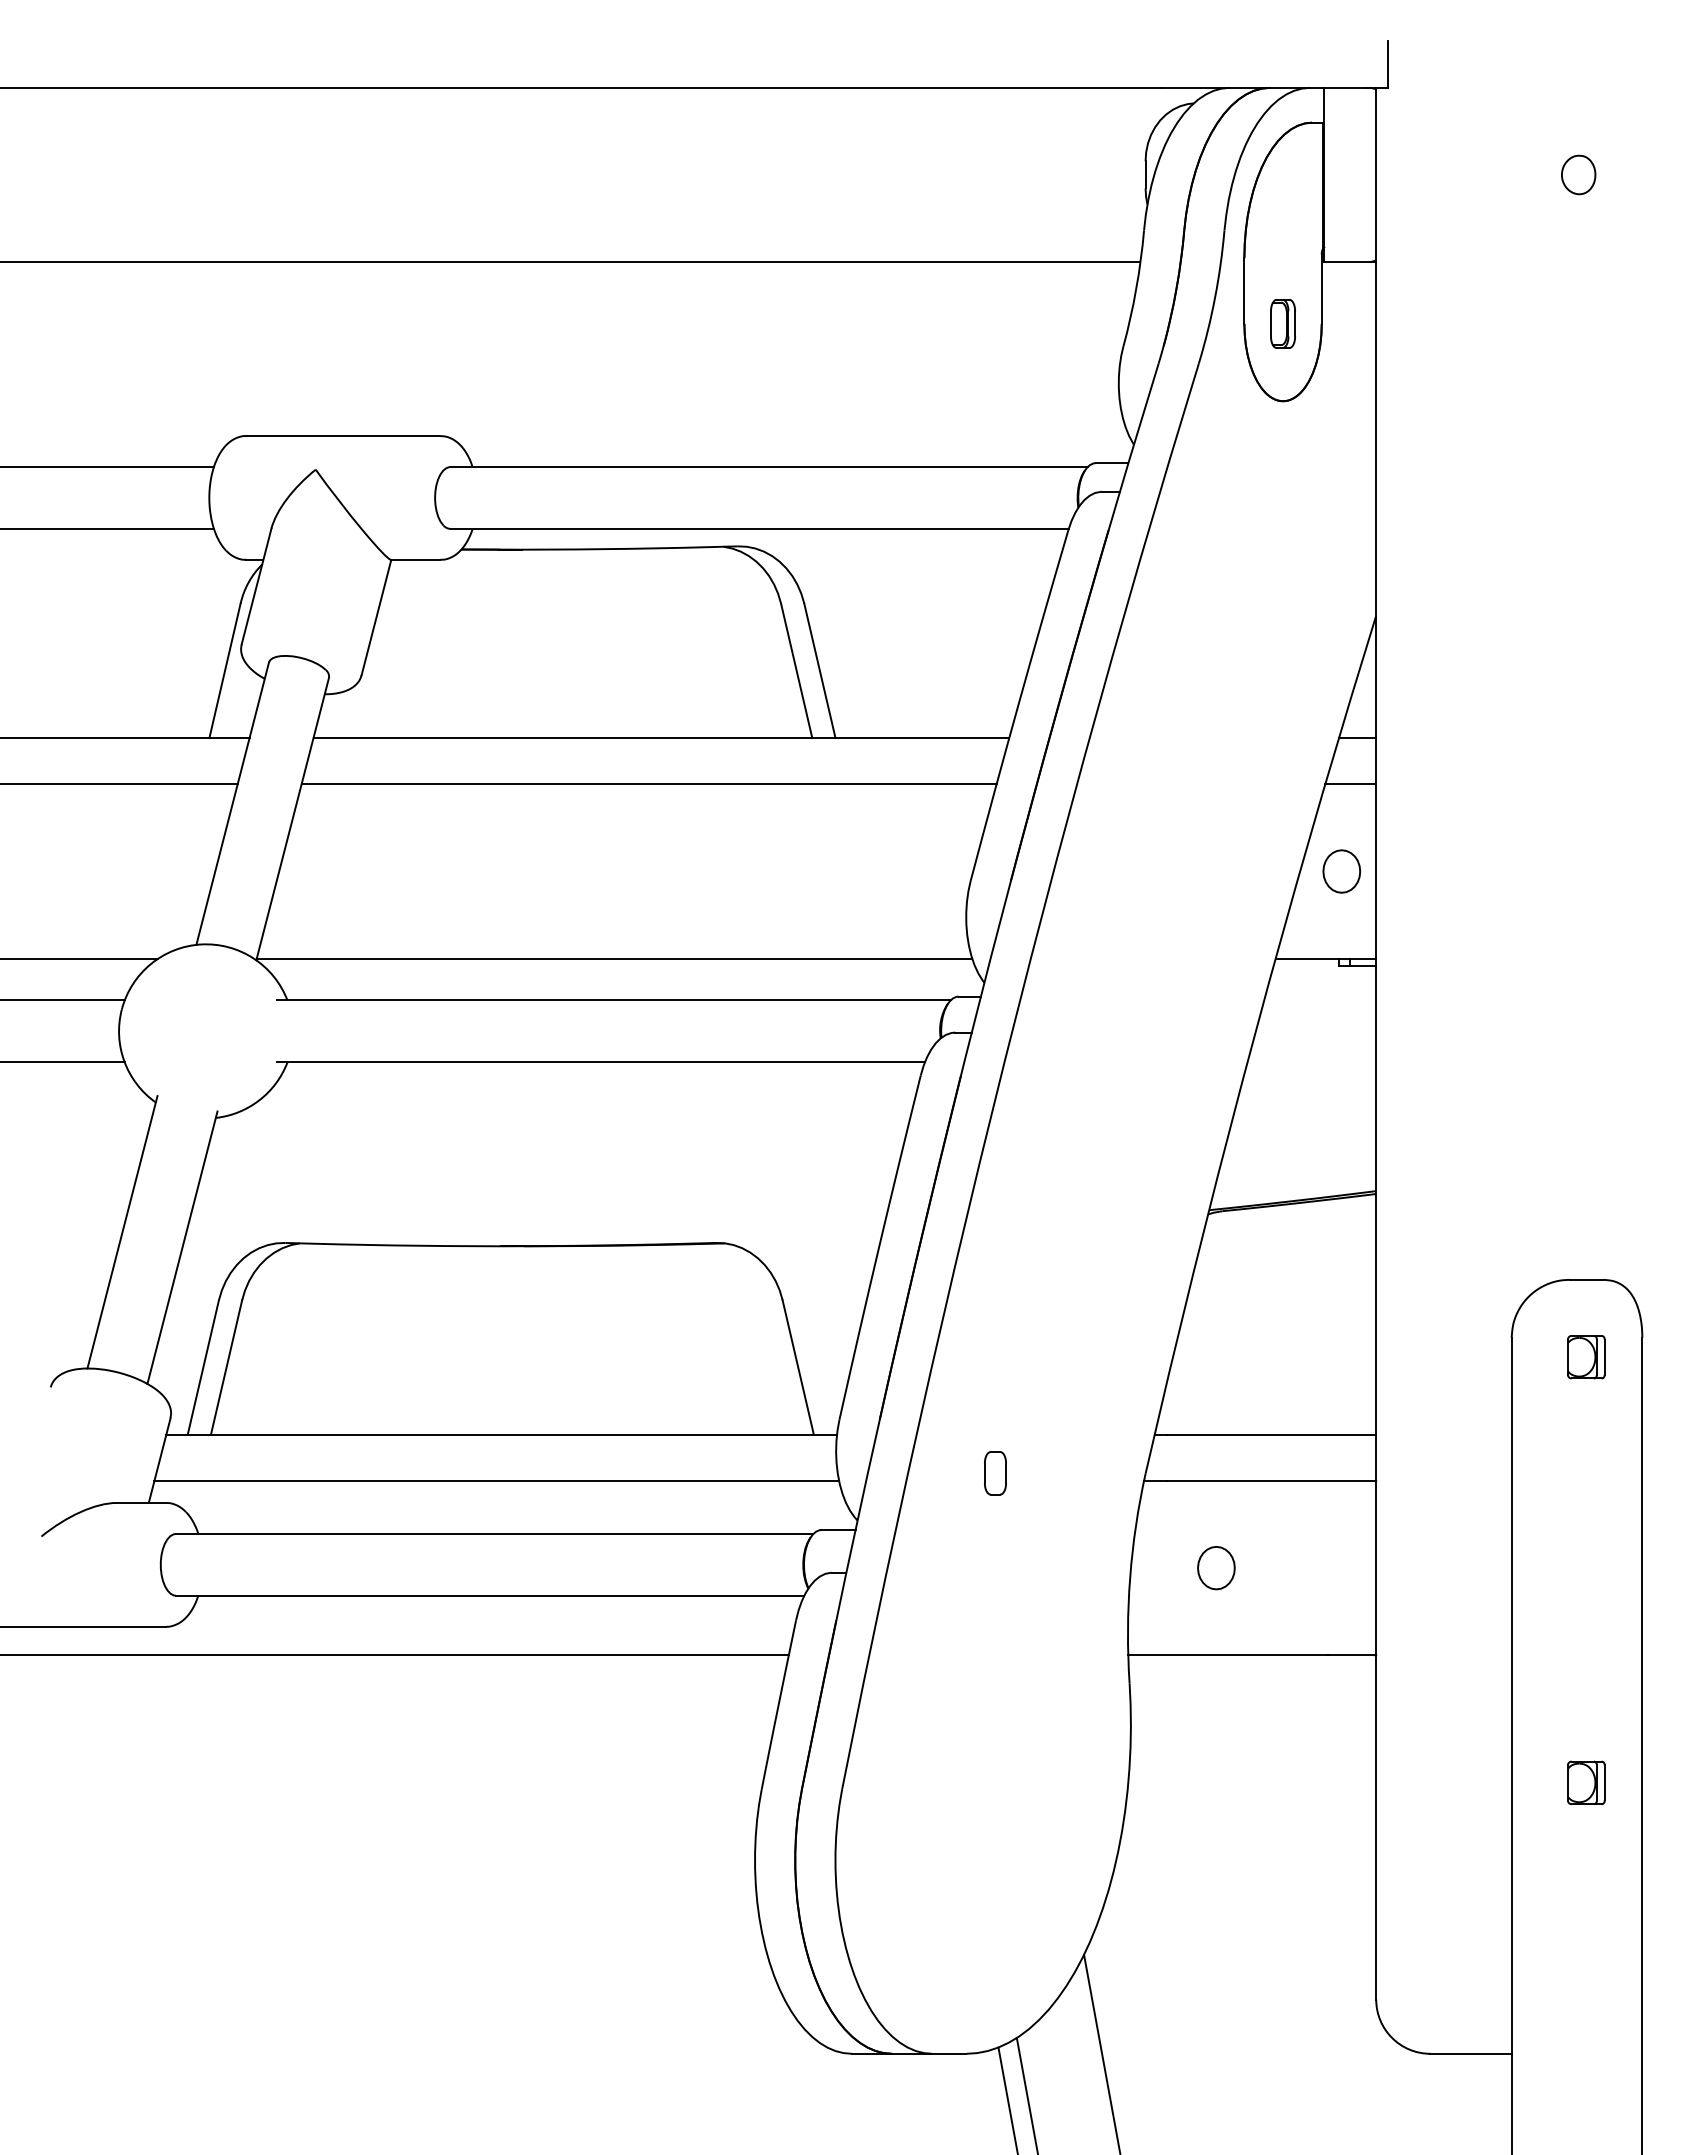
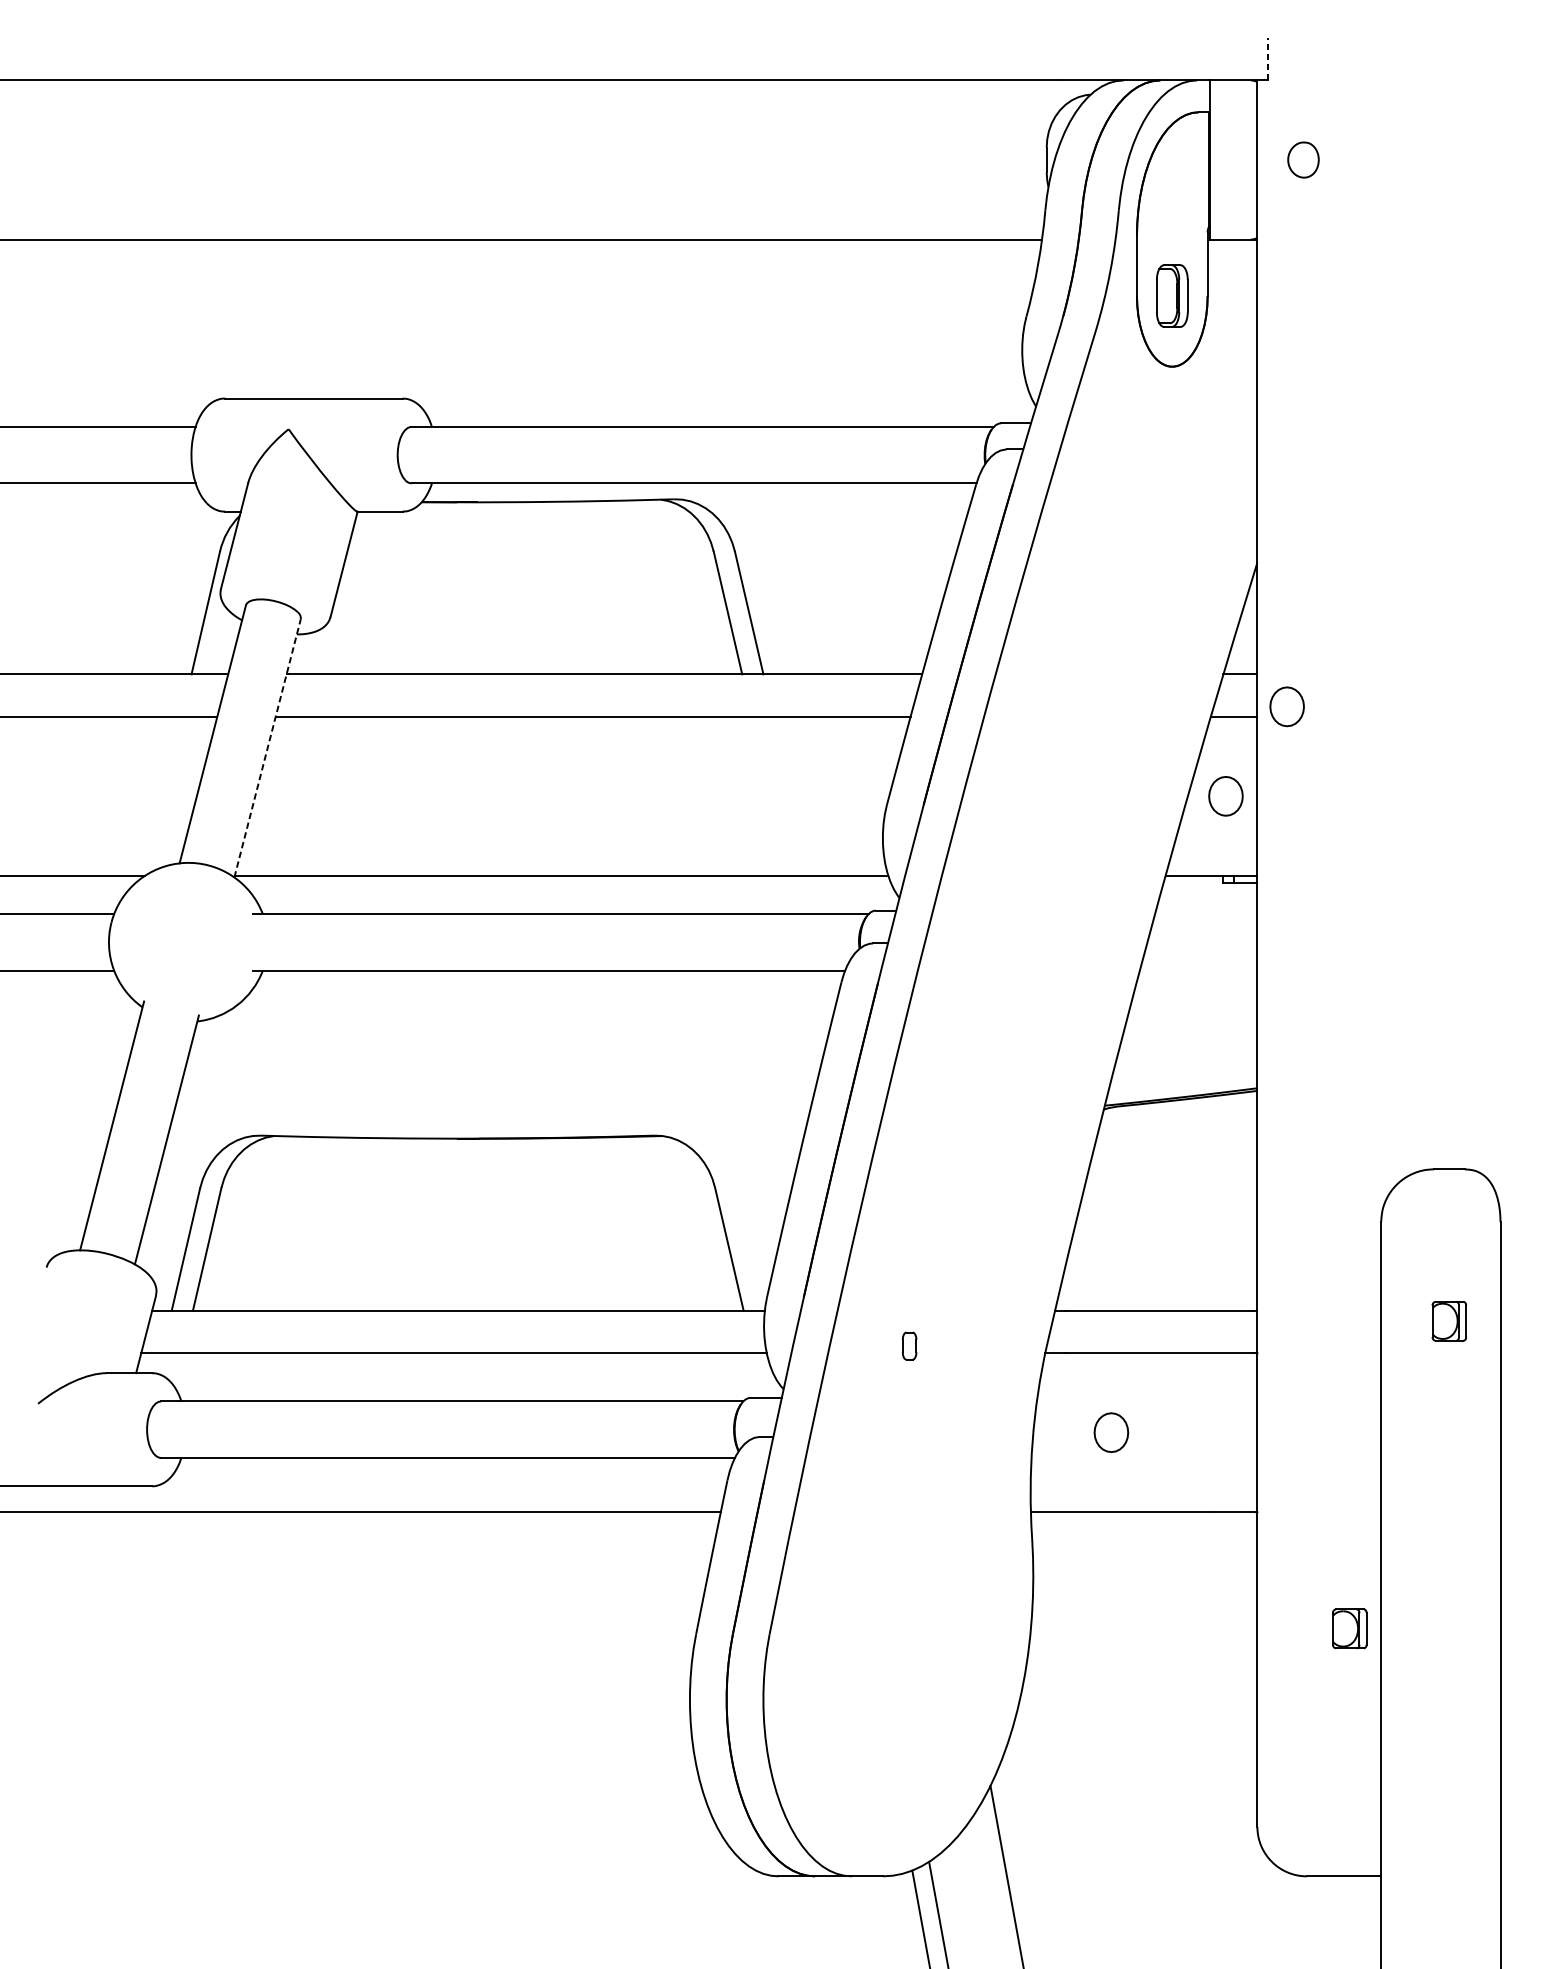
line: (1388, 64) -> (1268, 59), solid -> dashed
part: (1578, 174) -> (1303, 159), moved
part: (1282, 323) -> (1171, 295), size x1.4
part: (1408, 773) -> (1286, 706), added
line: (292, 819) -> (267, 748), solid -> dashed
part: (1586, 1357) -> (1449, 1321), moved
part: (995, 1473) -> (909, 1346), size x0.7
part: (1586, 1782) -> (1349, 1628), moved

